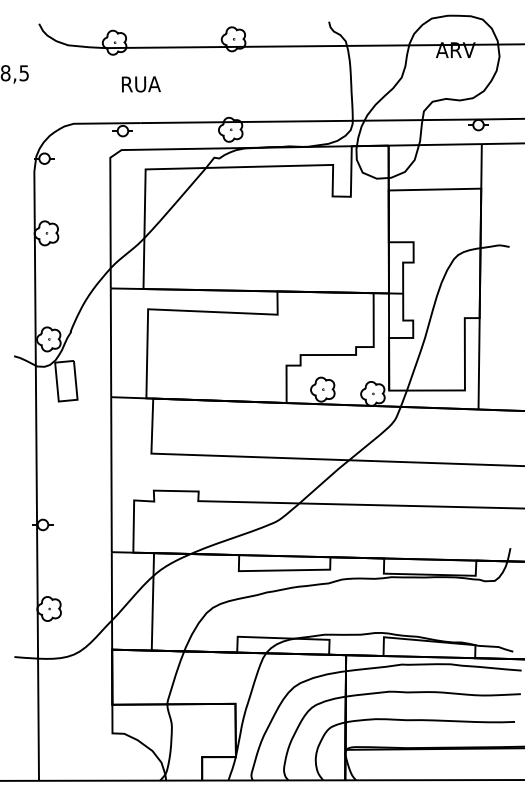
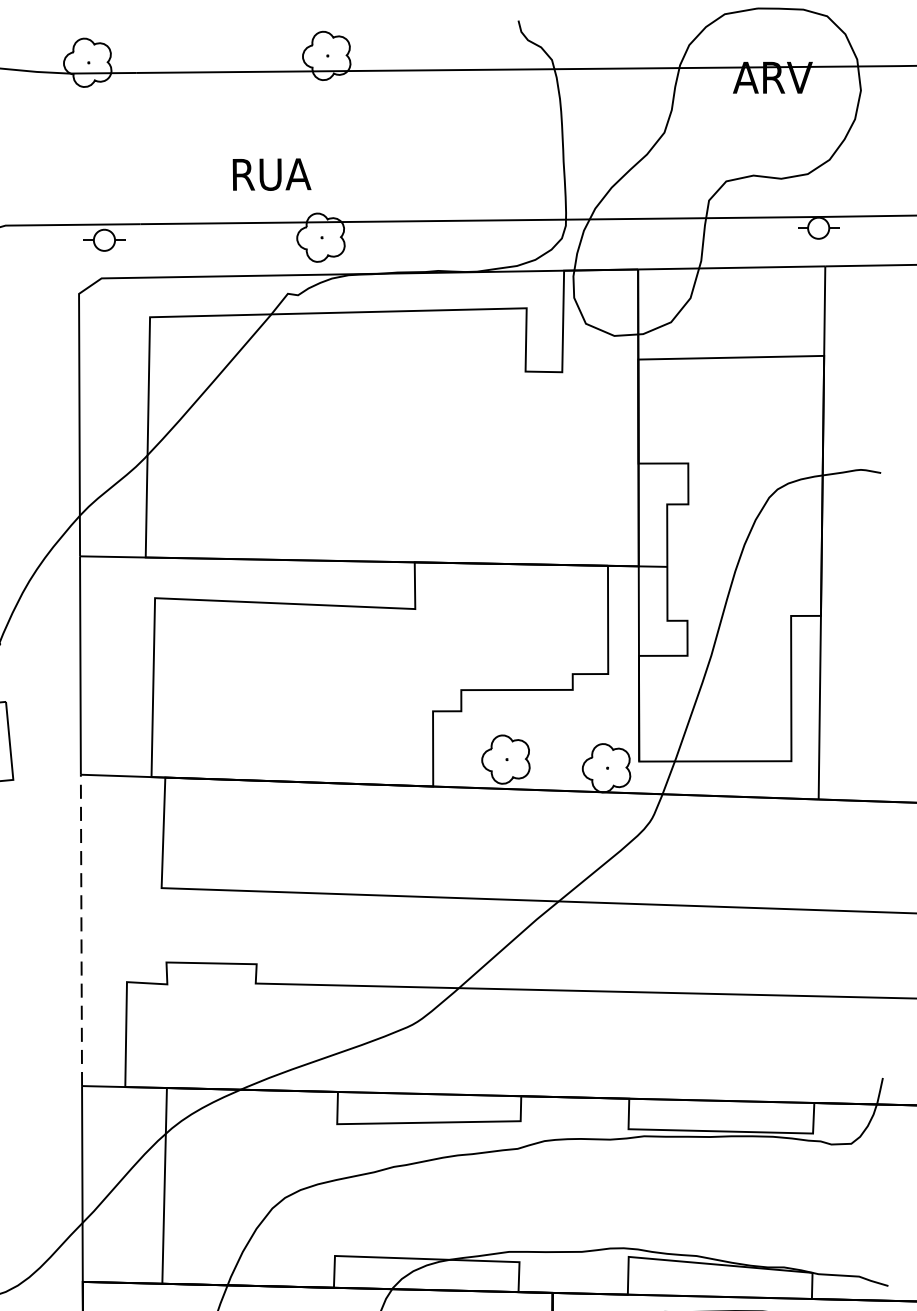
text: (140, 84) -> (270, 174), moved
line: (111, 474) -> (81, 930), solid -> dashed

